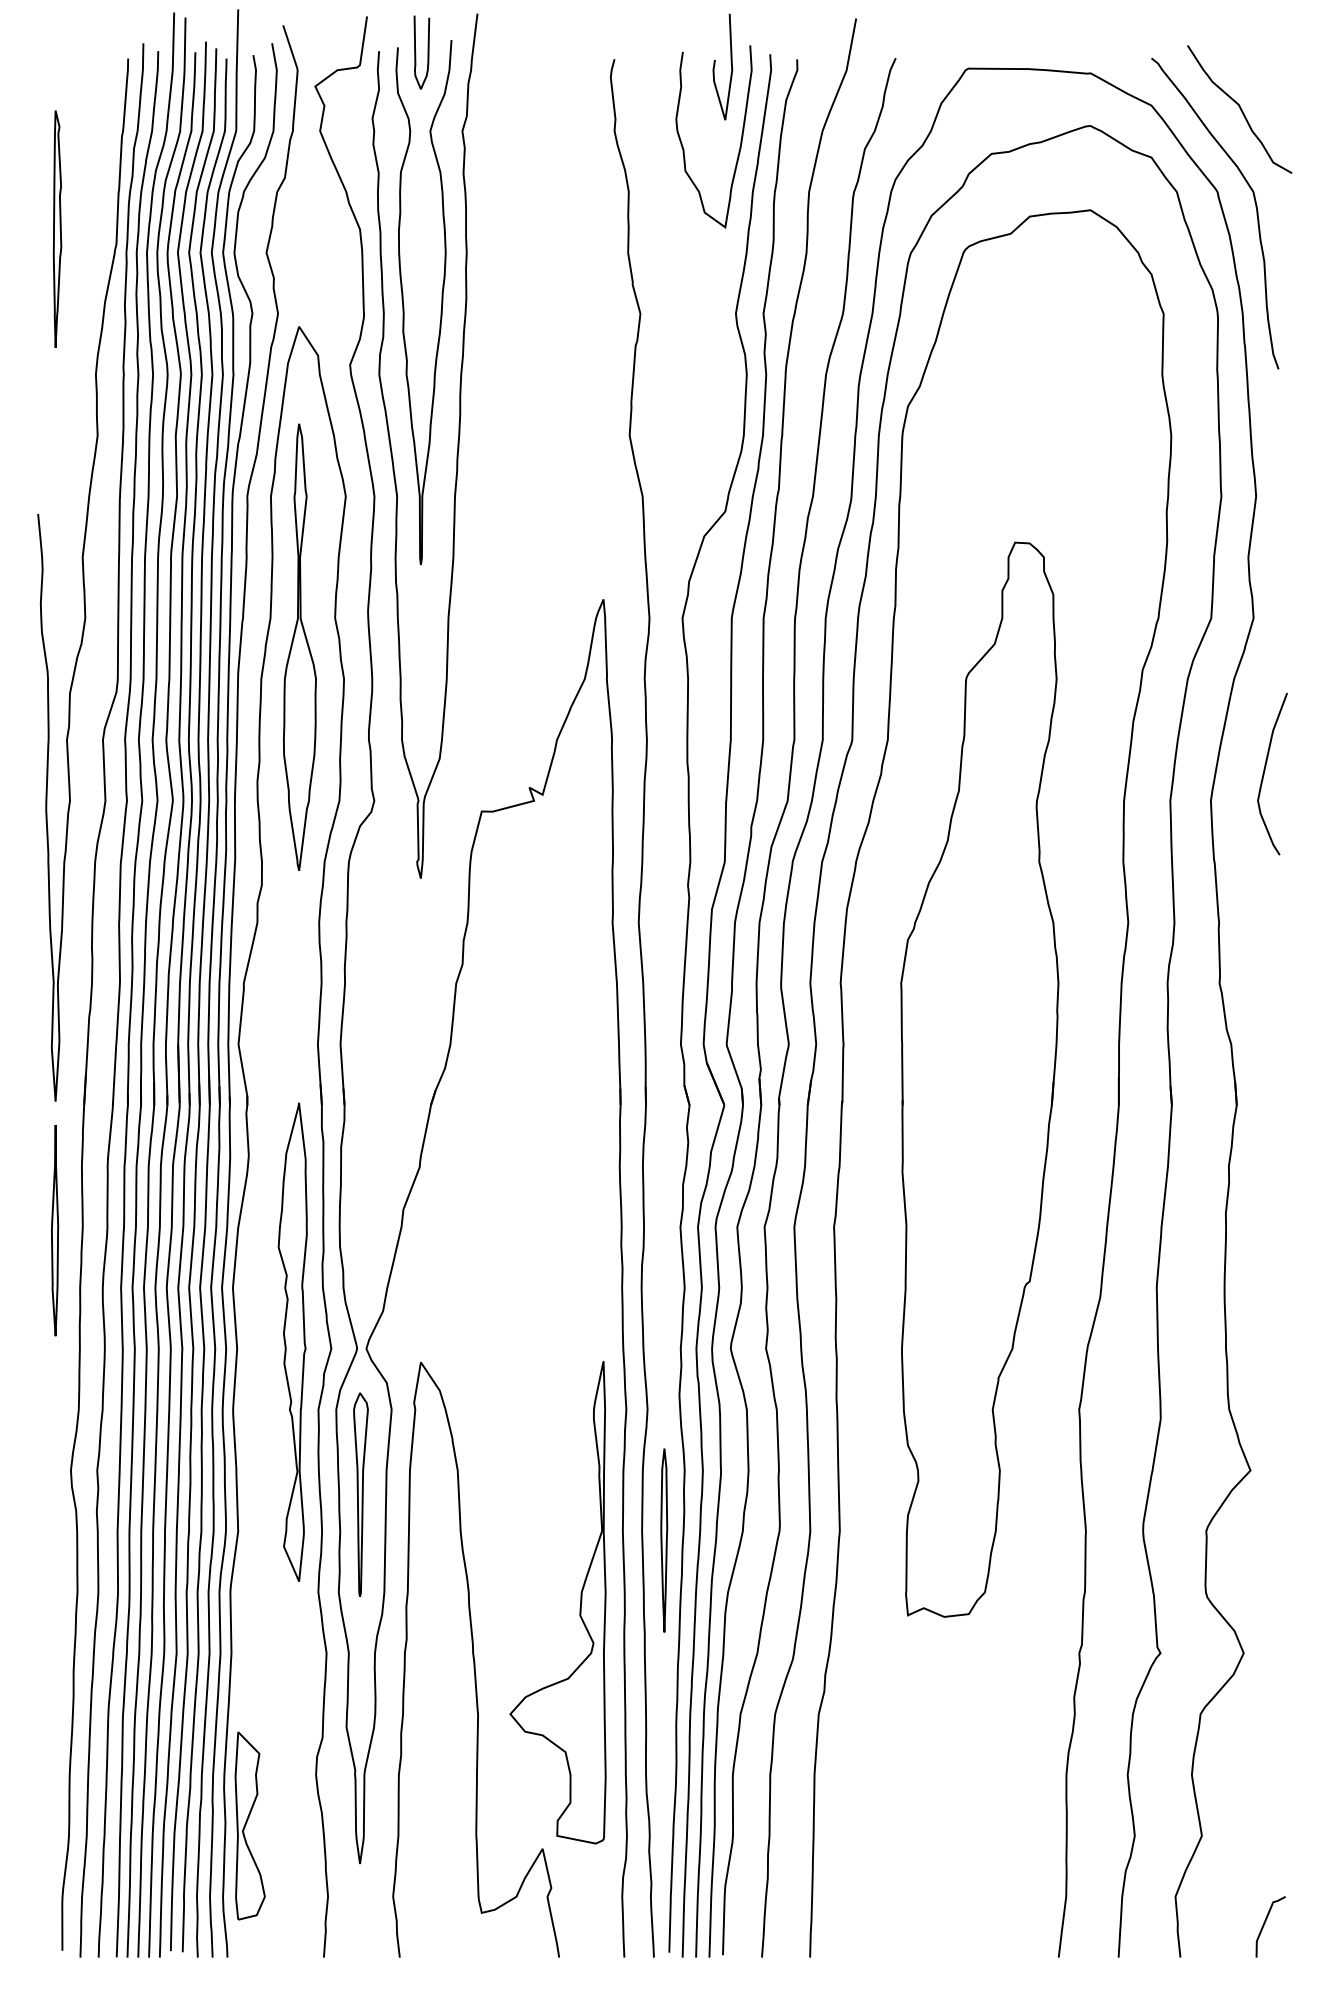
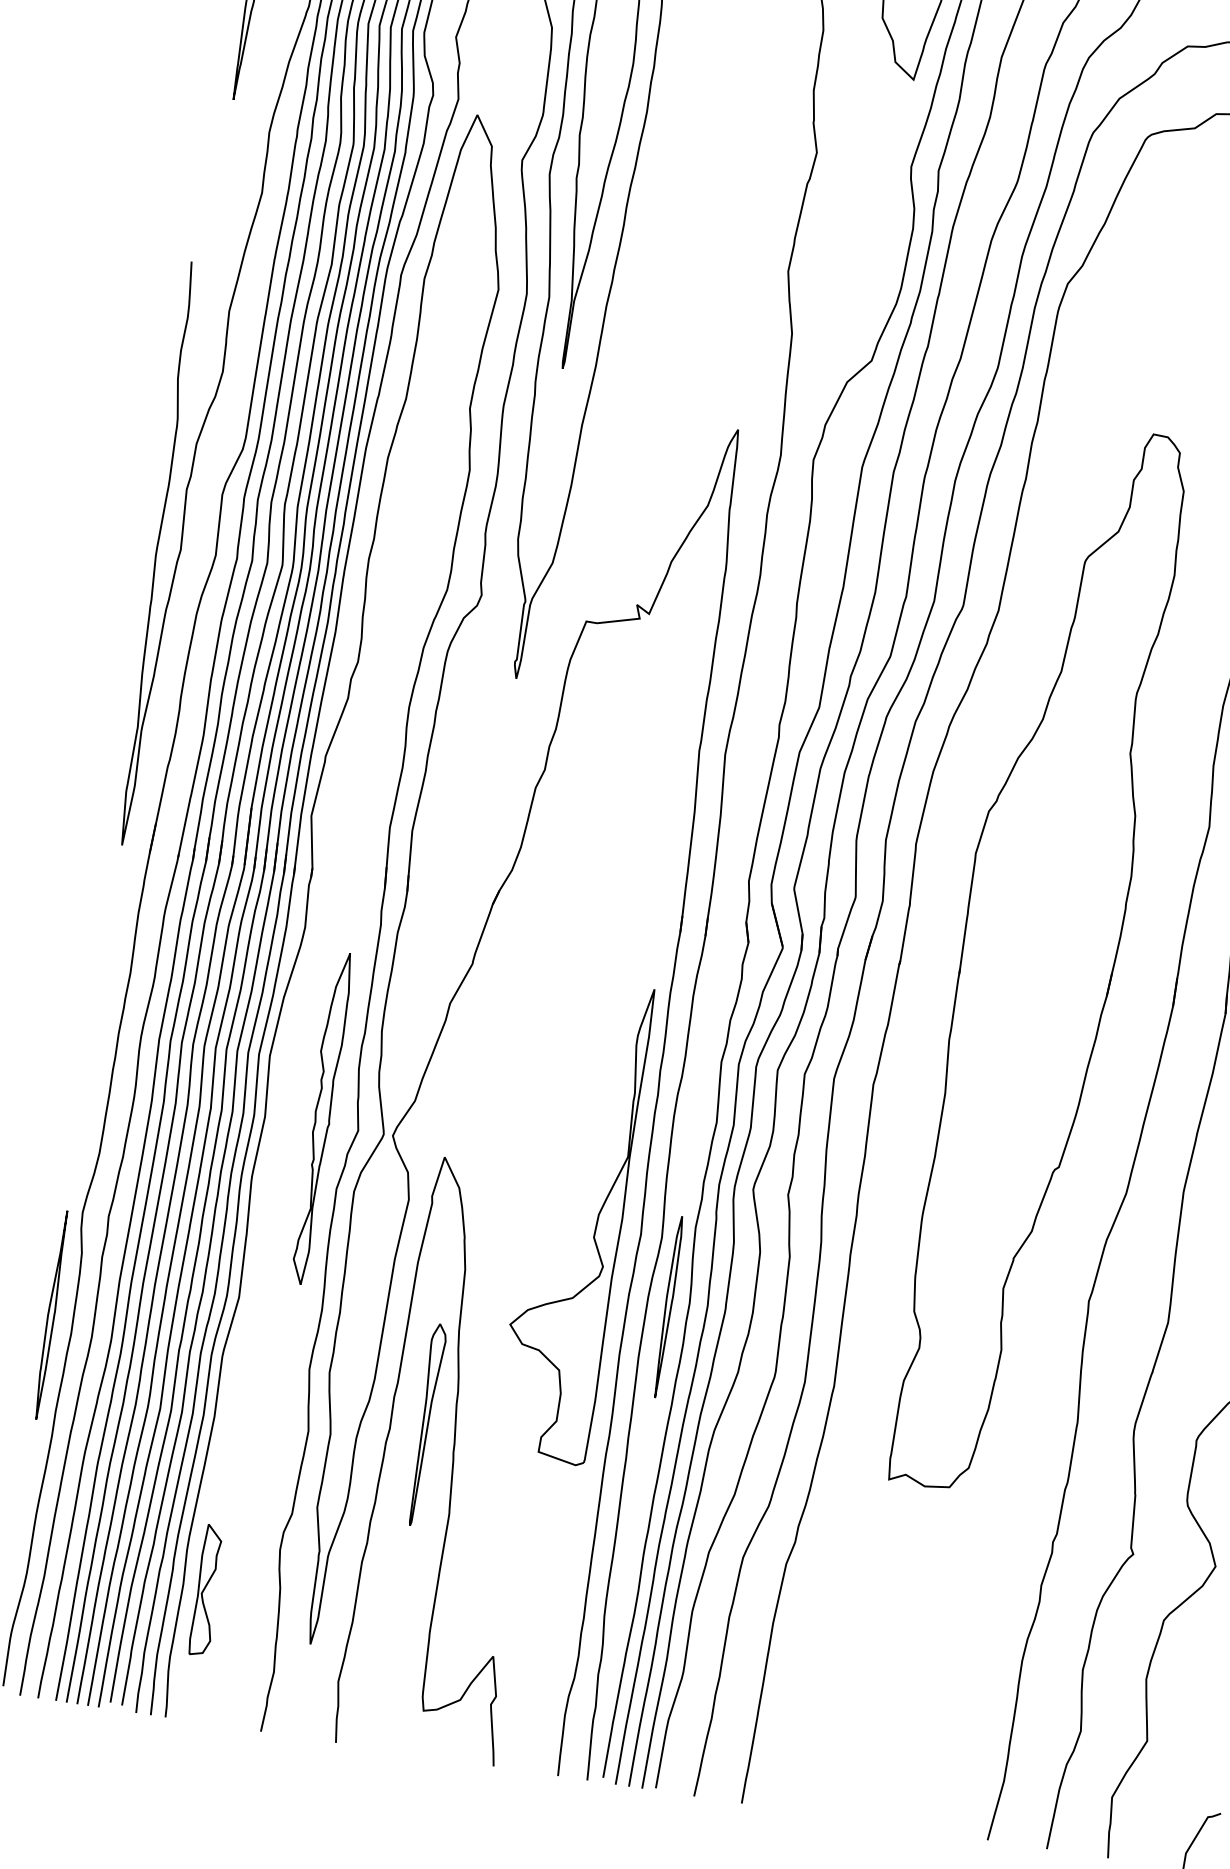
part: (299, 646) -> (430, 431), removed
part: (55, 1230) -> (51, 1315), moved
part: (292, 1341) -> (320, 1117), size x0.7
part: (360, 1494) -> (425, 1424), moved
part: (664, 1540) -> (668, 1307), moved
part: (579, 1607) -> (594, 1229), moved
part: (249, 1825) -> (206, 1589), size x0.7

